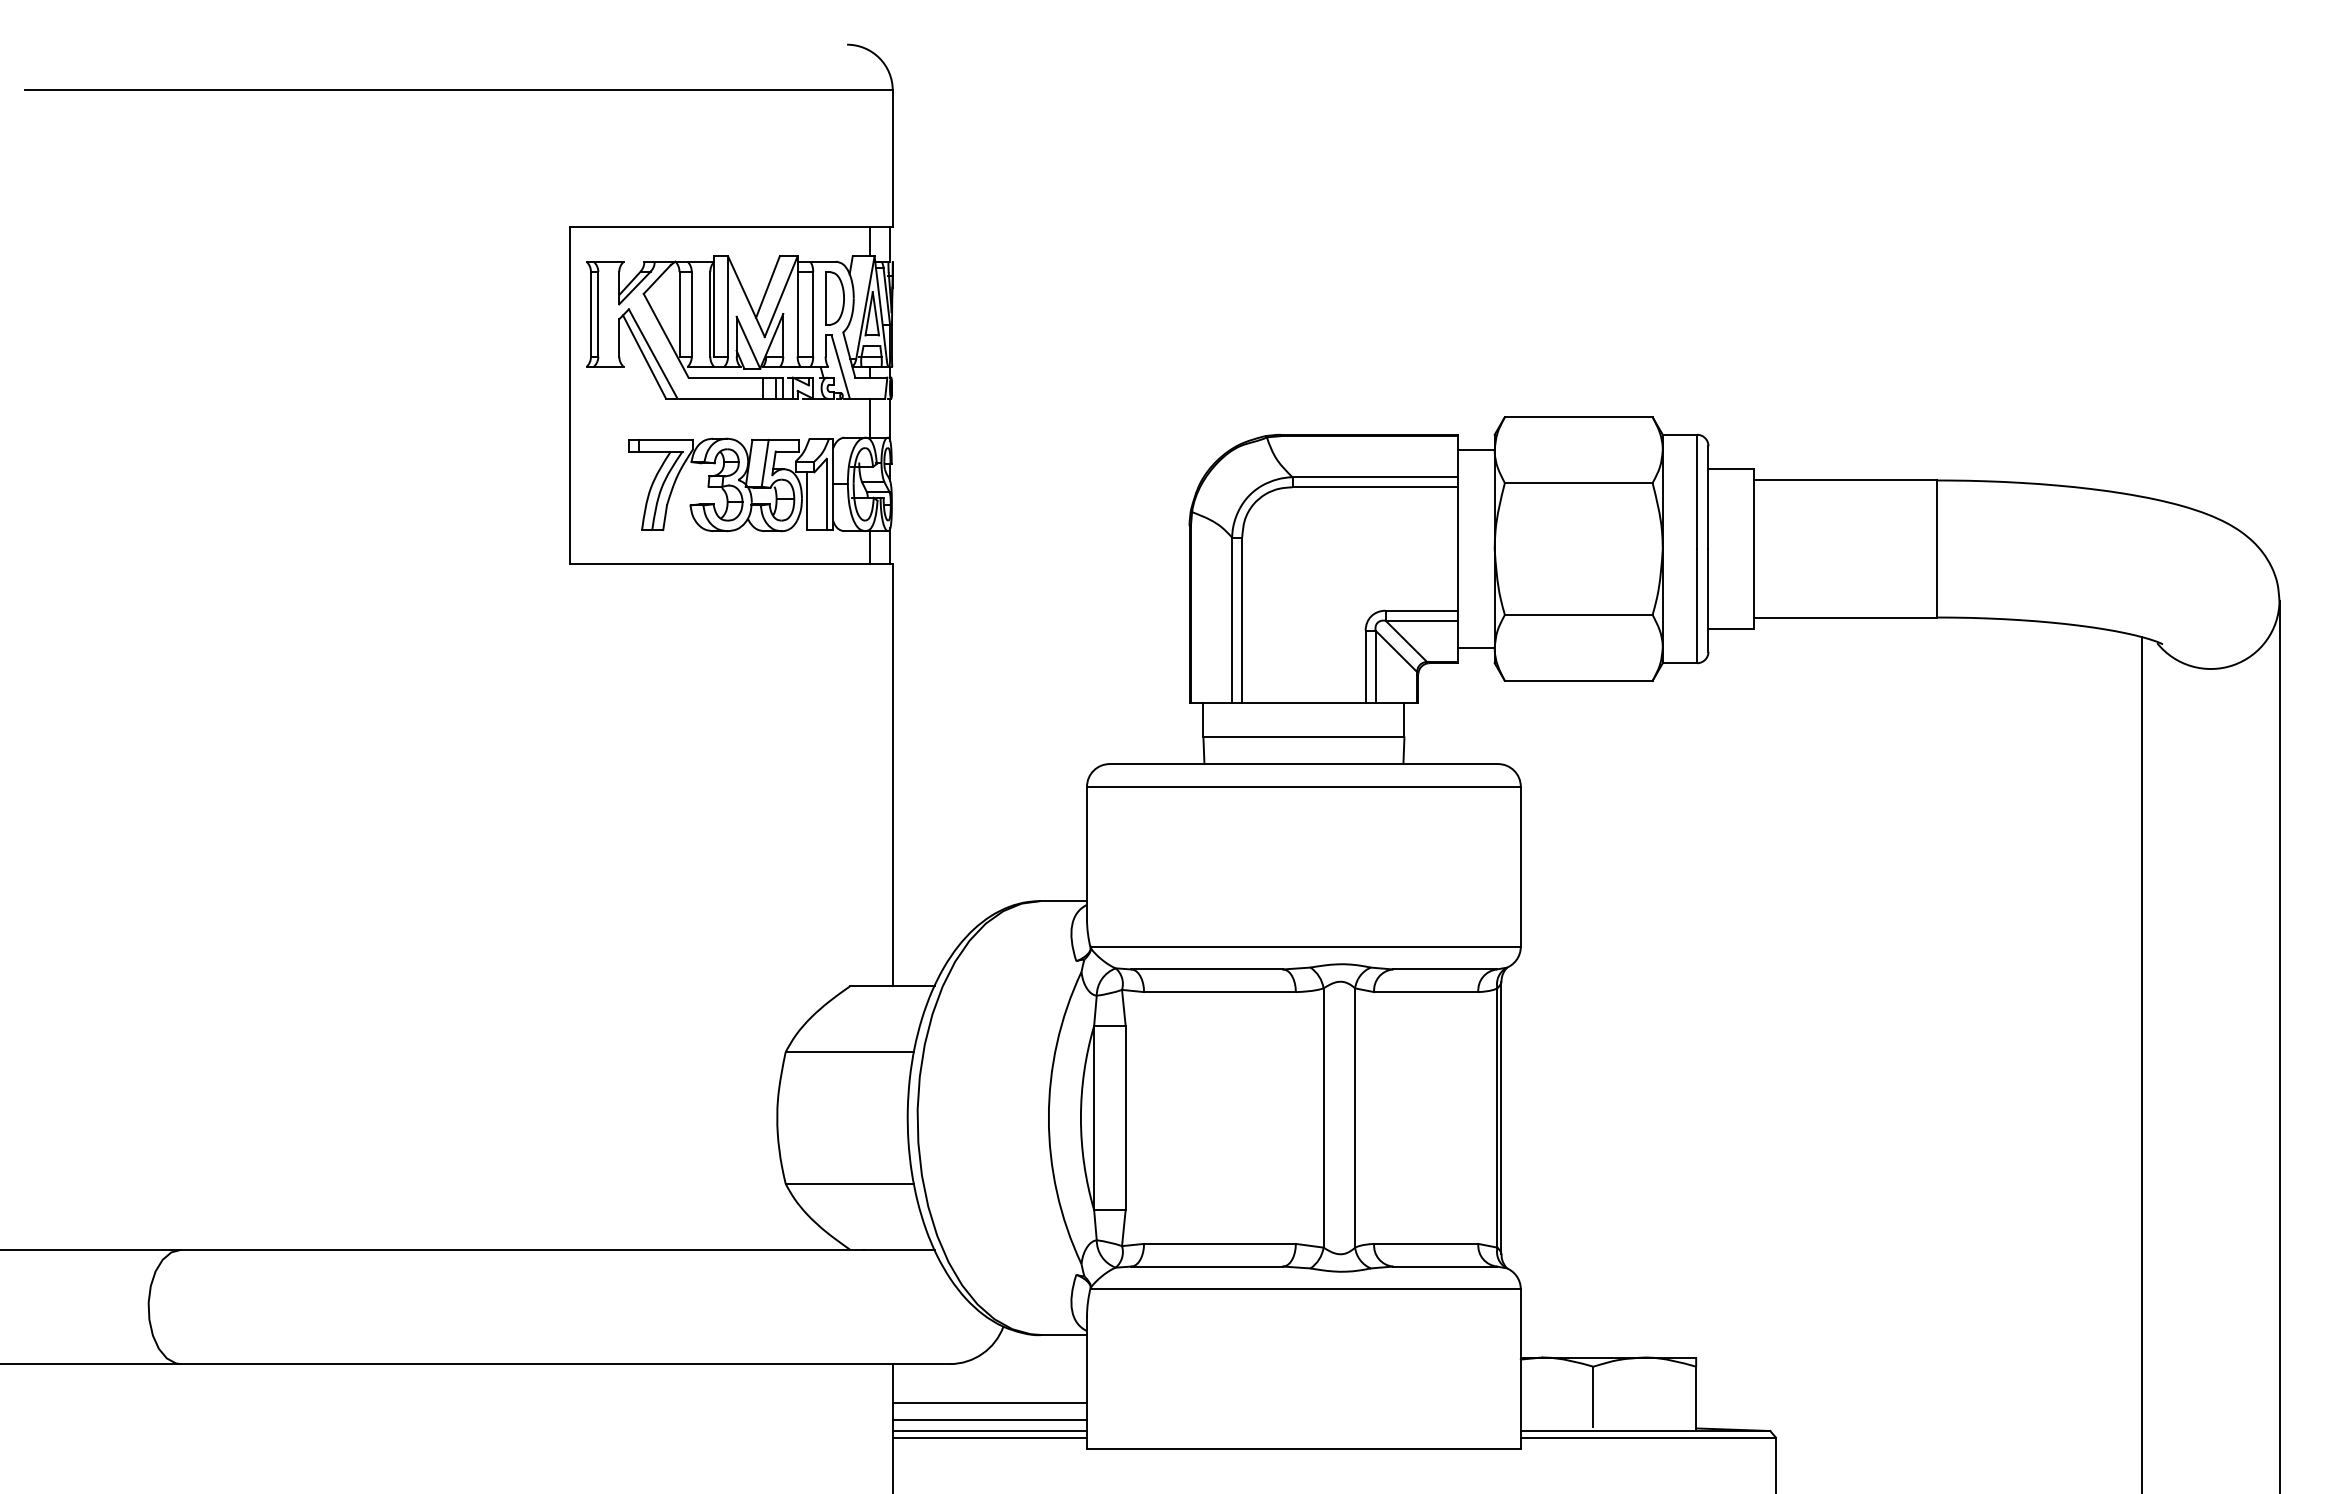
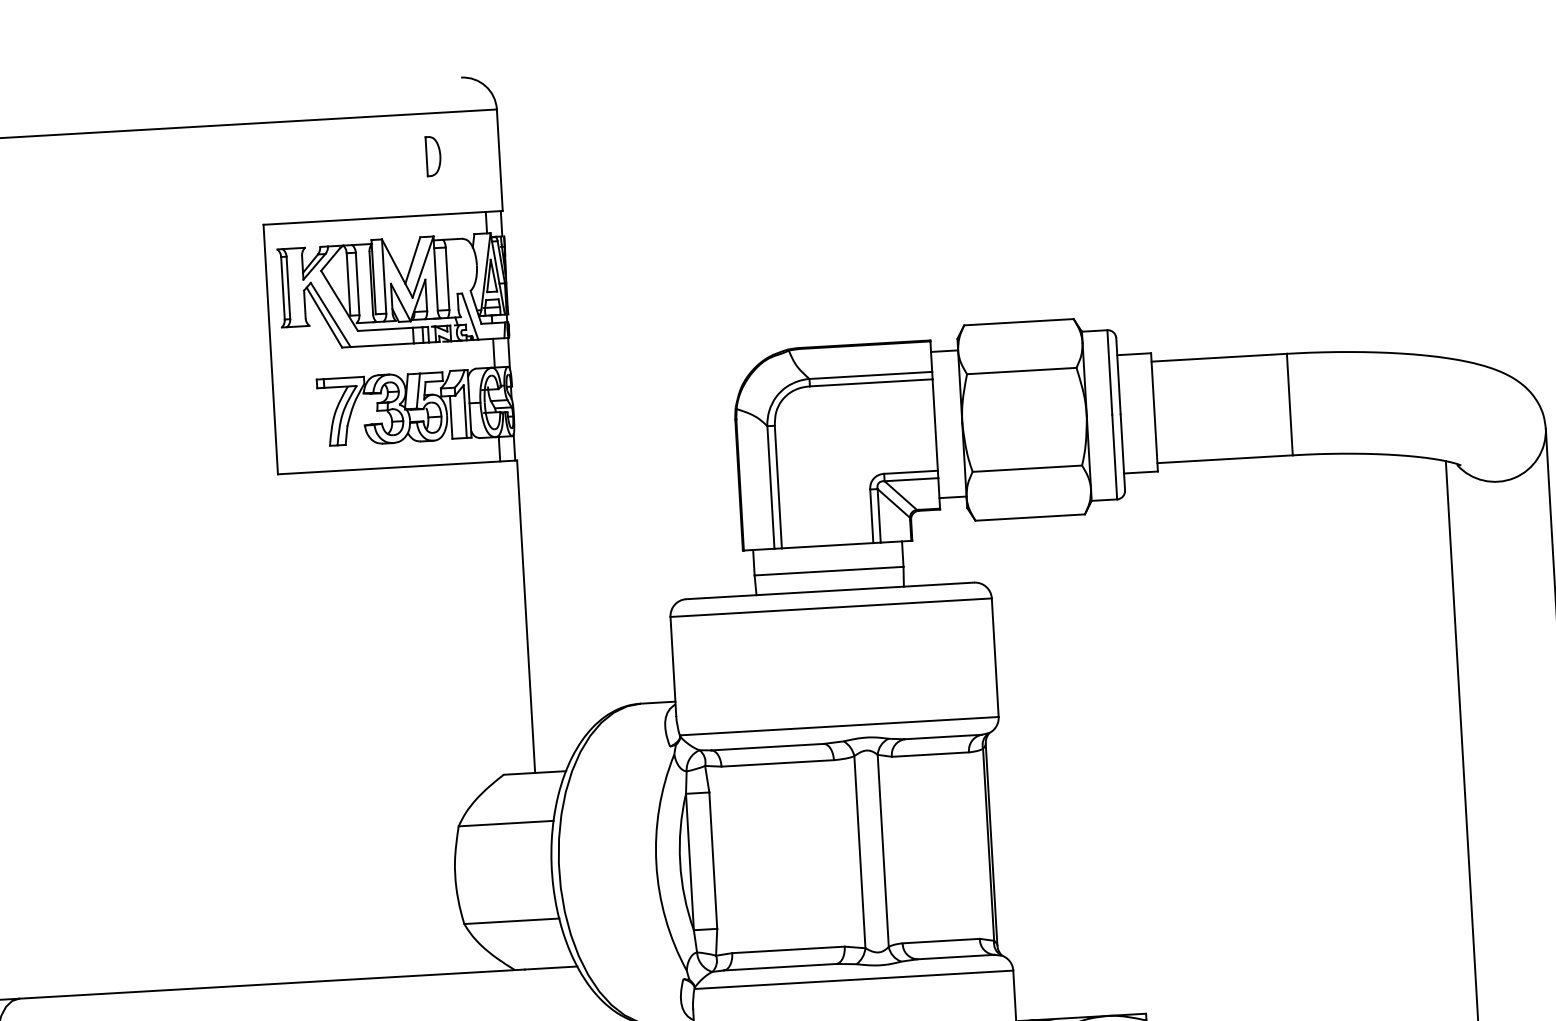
part: (834, 298) -> (433, 156), moved

